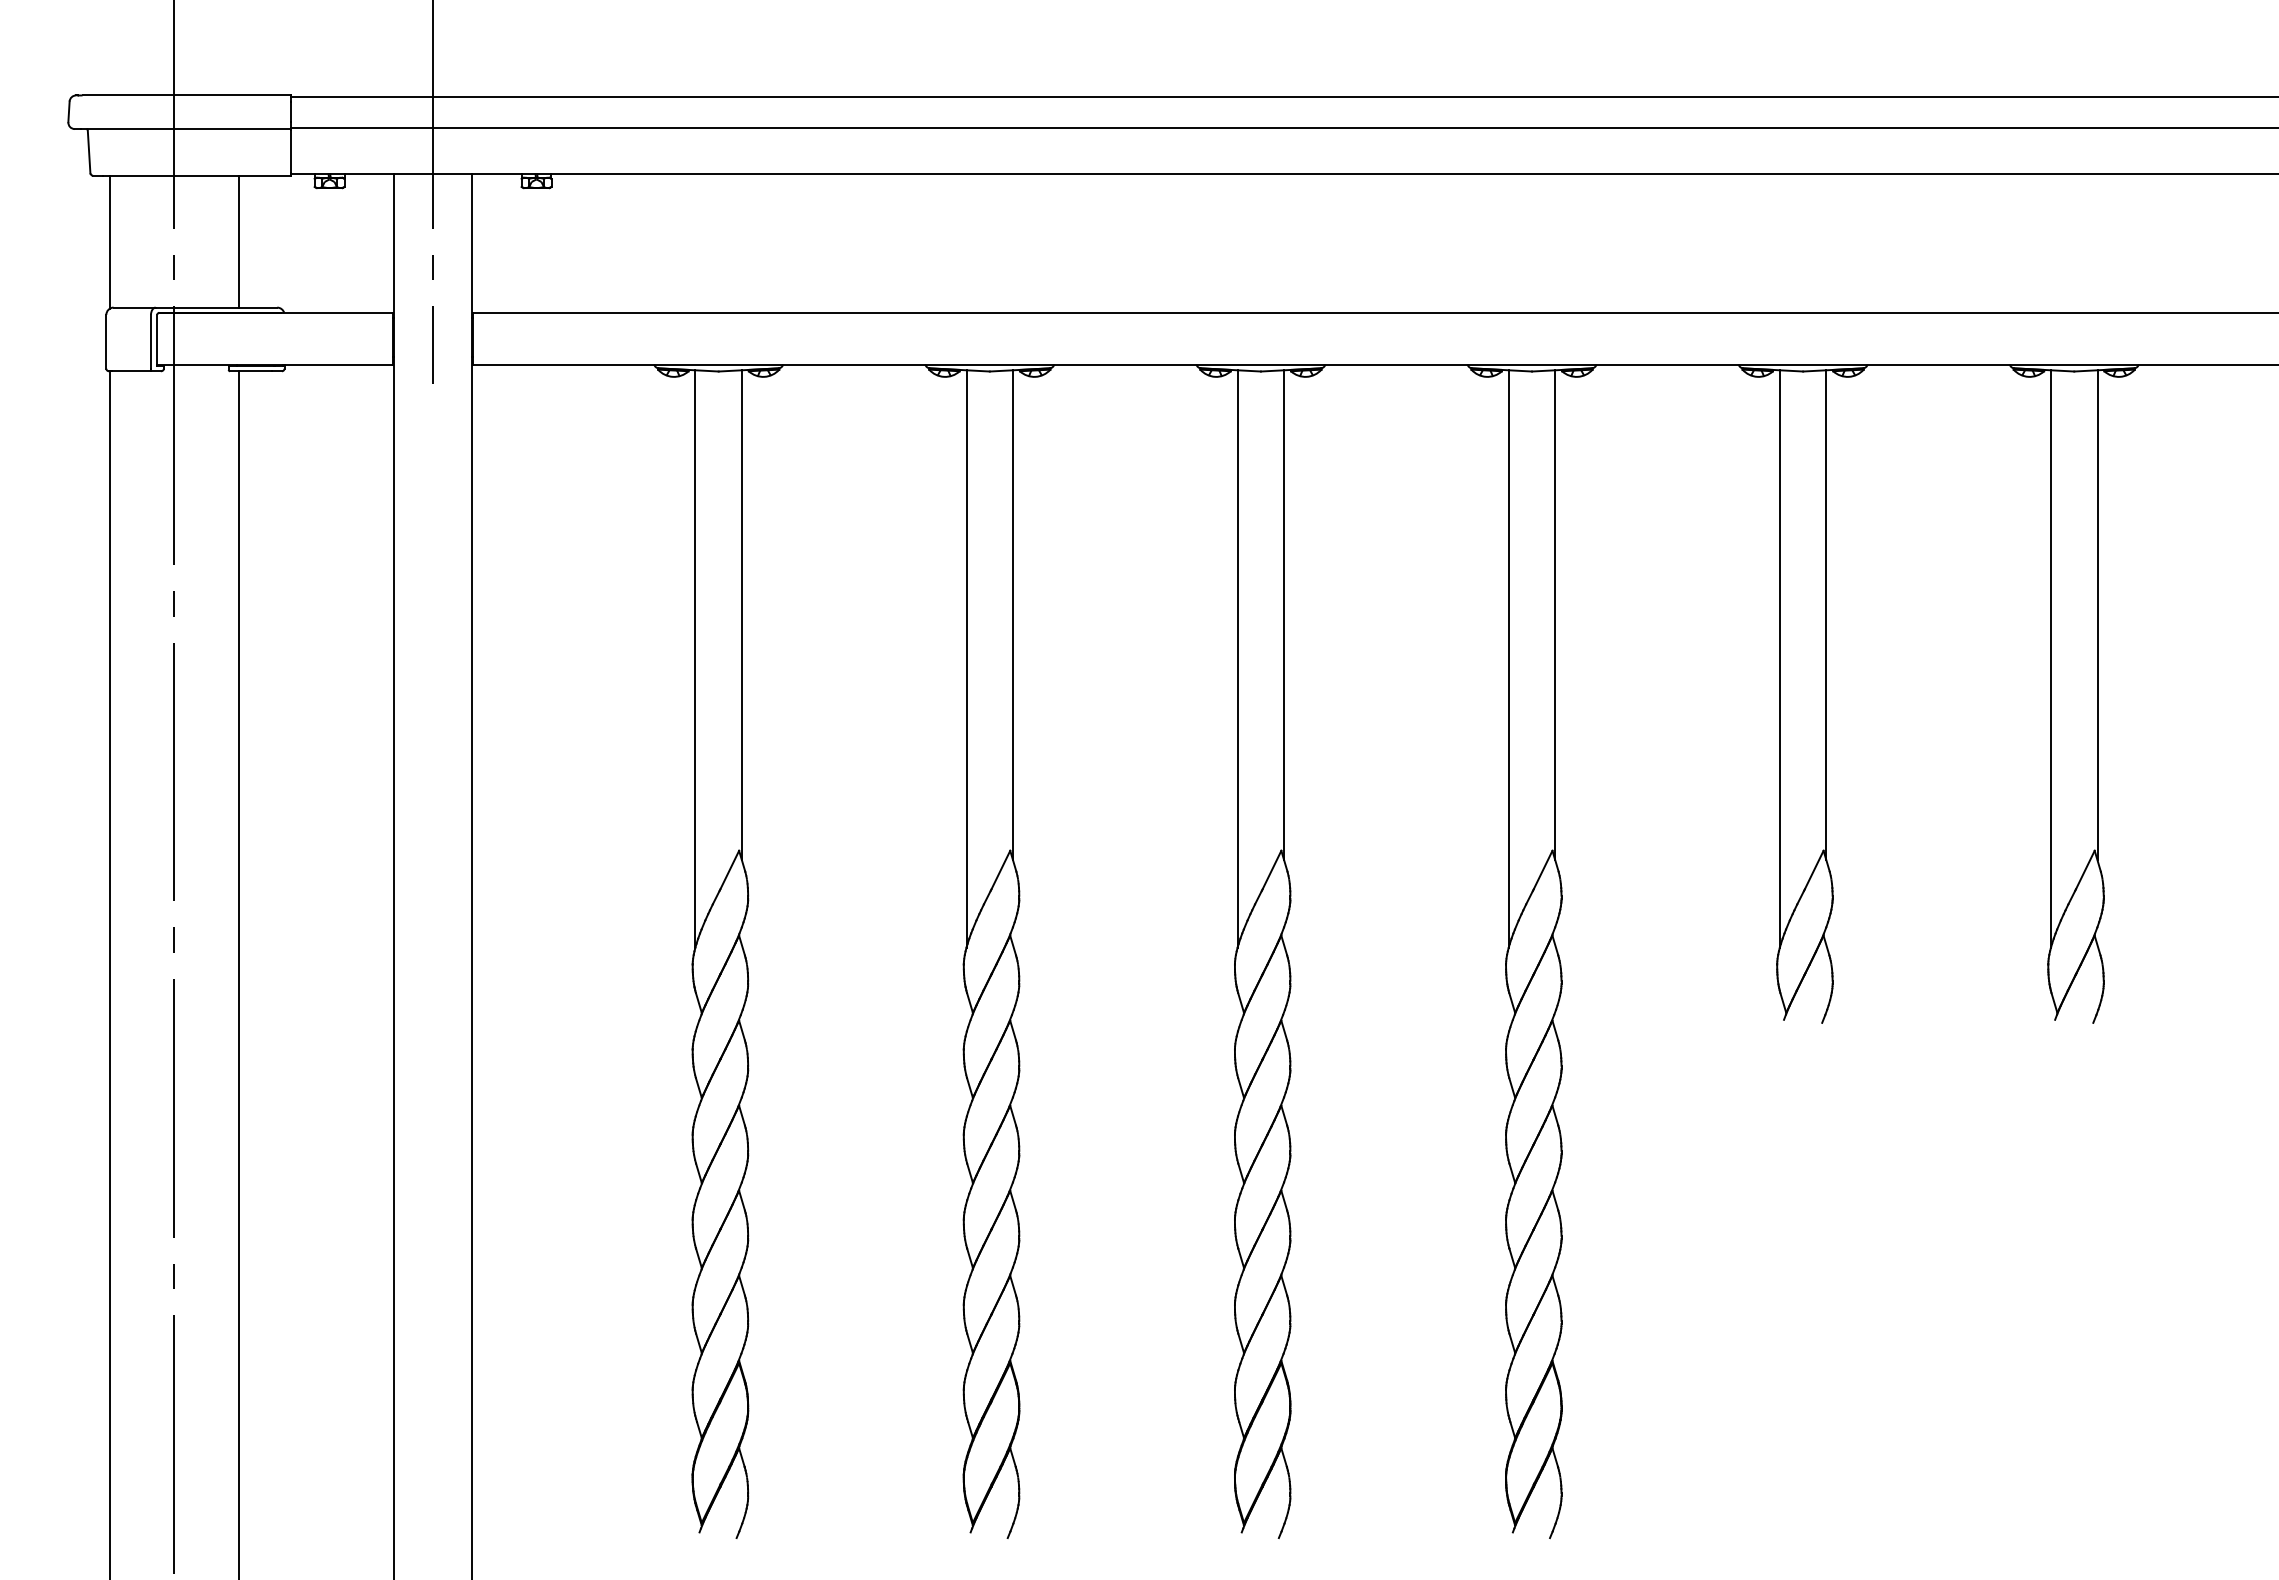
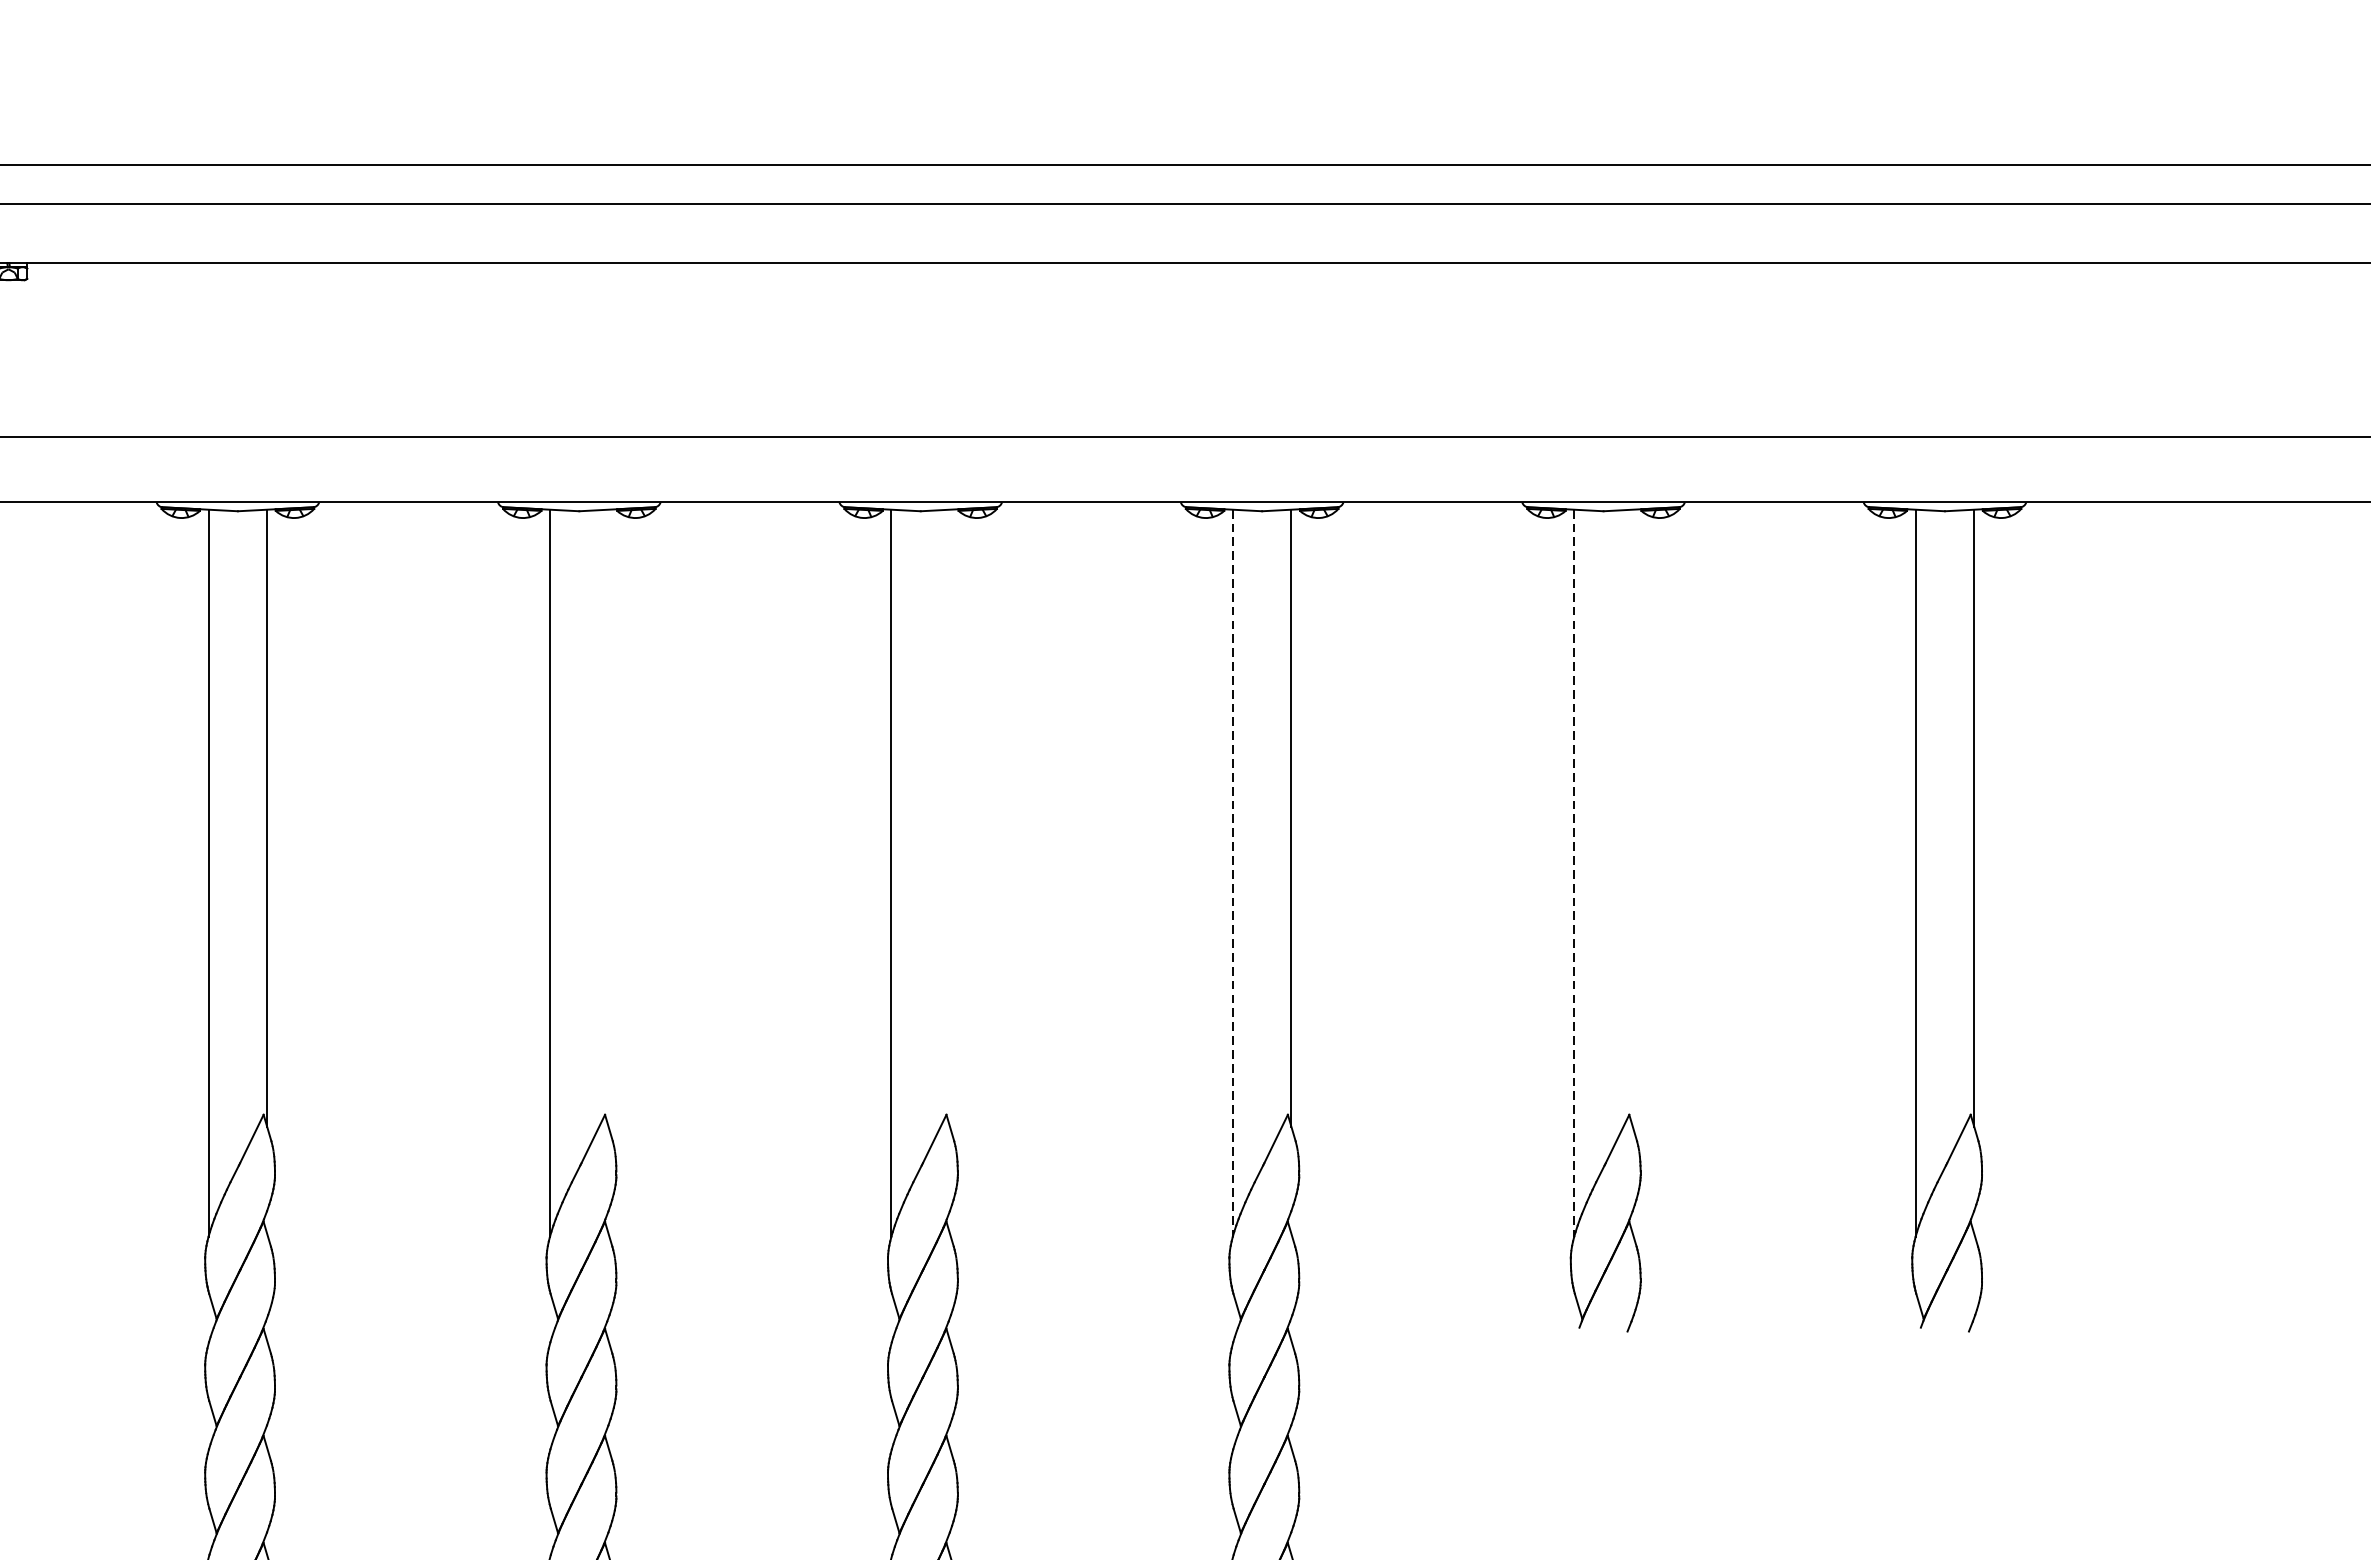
line: (1013, 615) -> (609, 818), removed
line: (1284, 615) -> (950, 818), removed
line: (1826, 615) -> (1632, 818), removed
line: (1508, 658) -> (1232, 872), solid -> dashed
line: (1779, 658) -> (1573, 872), solid -> dashed

